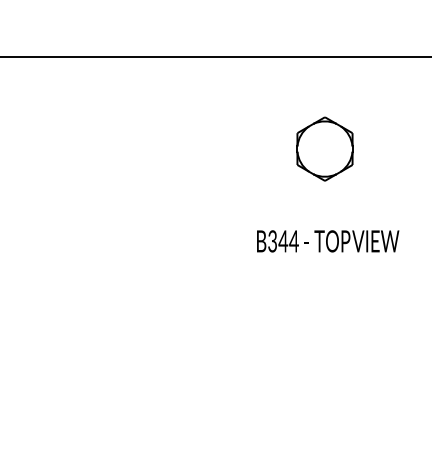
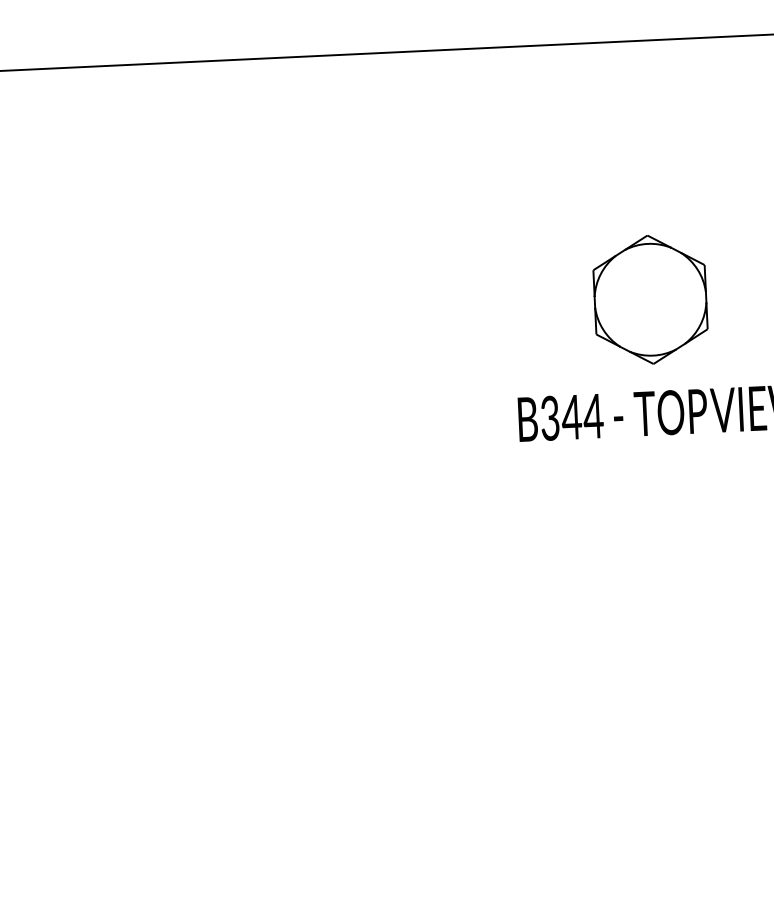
part: (324, 148) -> (649, 298), moved

